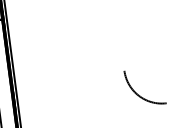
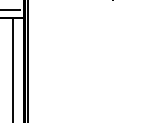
arc: (139, 94) -> (122, 89), removed

